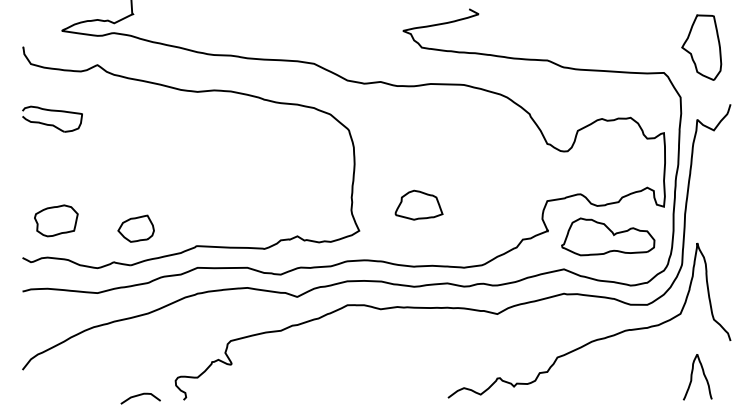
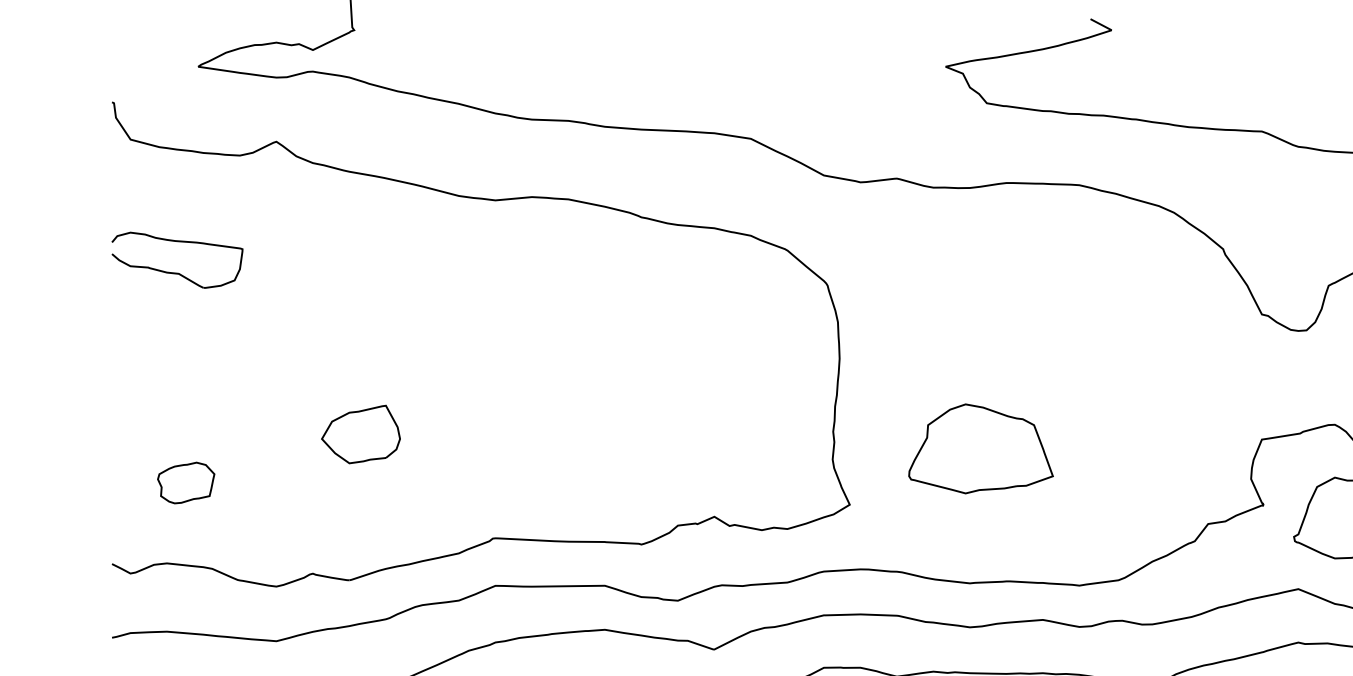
part: (418, 204) -> (979, 447), size x1.4
part: (56, 220) -> (186, 482), size x0.6
part: (135, 228) -> (359, 433), moved

